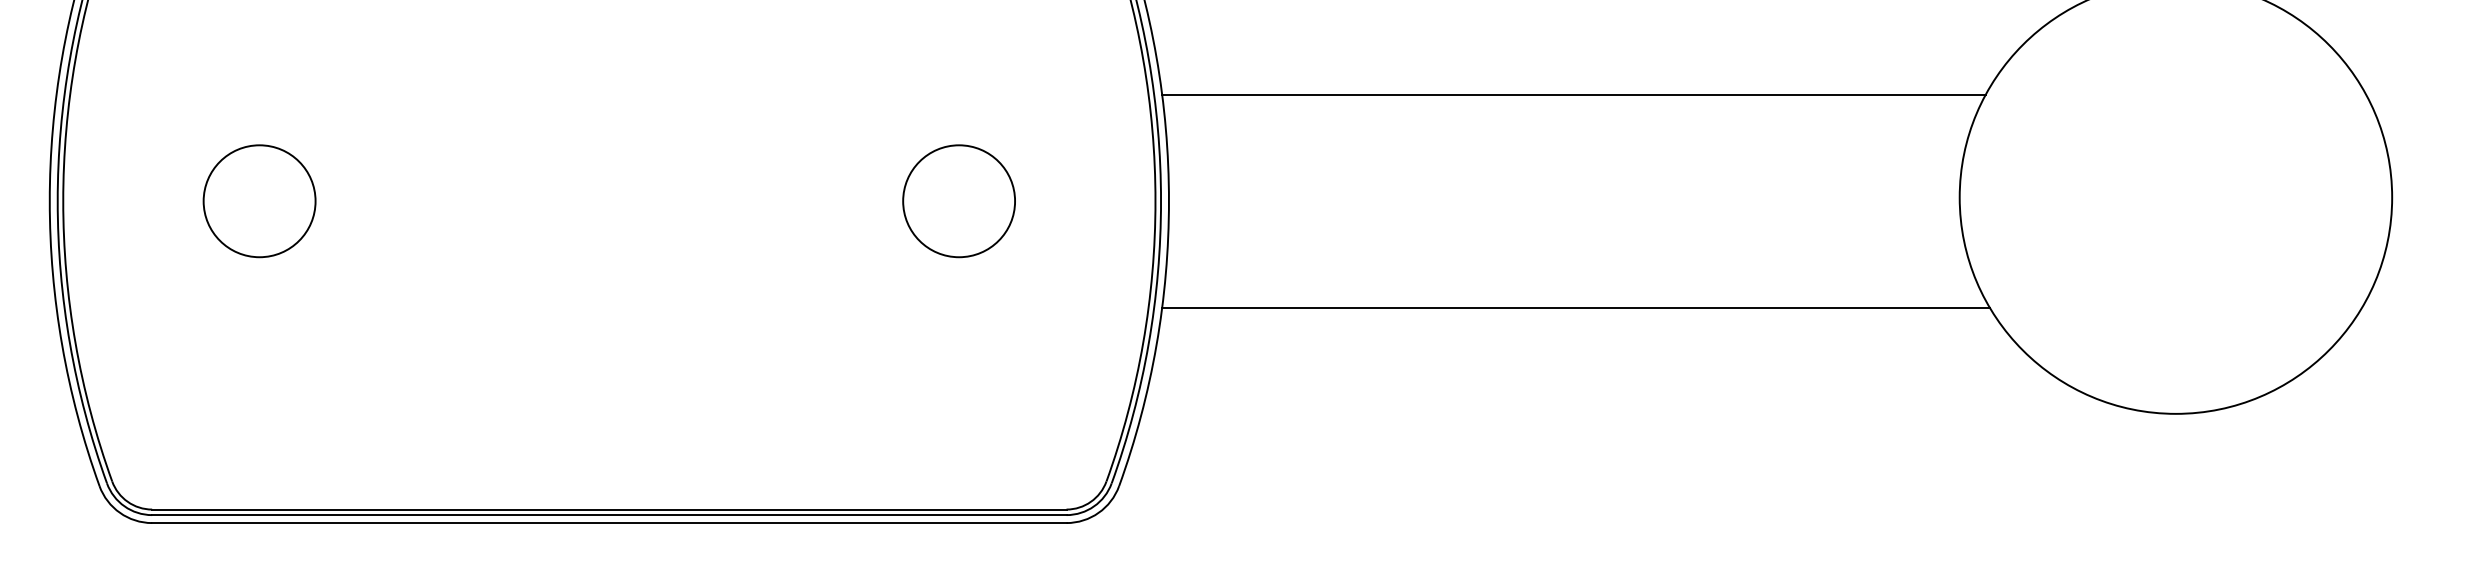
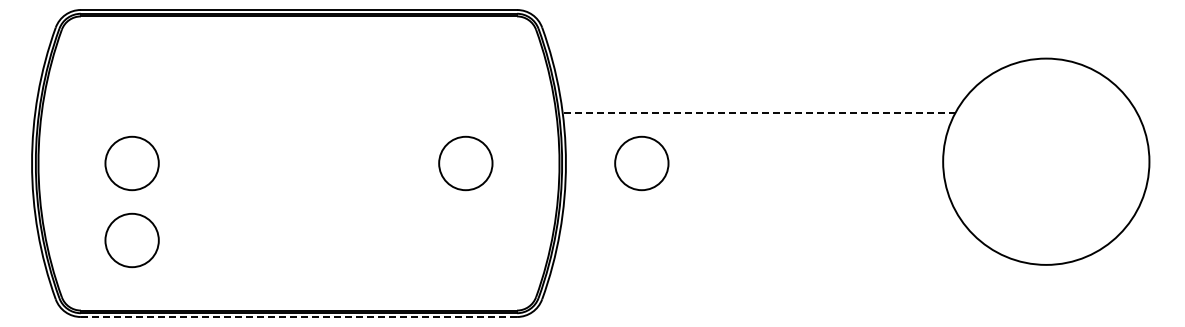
line: (1572, 94) -> (758, 112), solid -> dashed
circle: (1327, 201) -> (641, 163), added
line: (1574, 308) -> (759, 214), removed
circle: (258, 362) -> (131, 240), added
line: (608, 524) -> (298, 317), solid -> dashed

